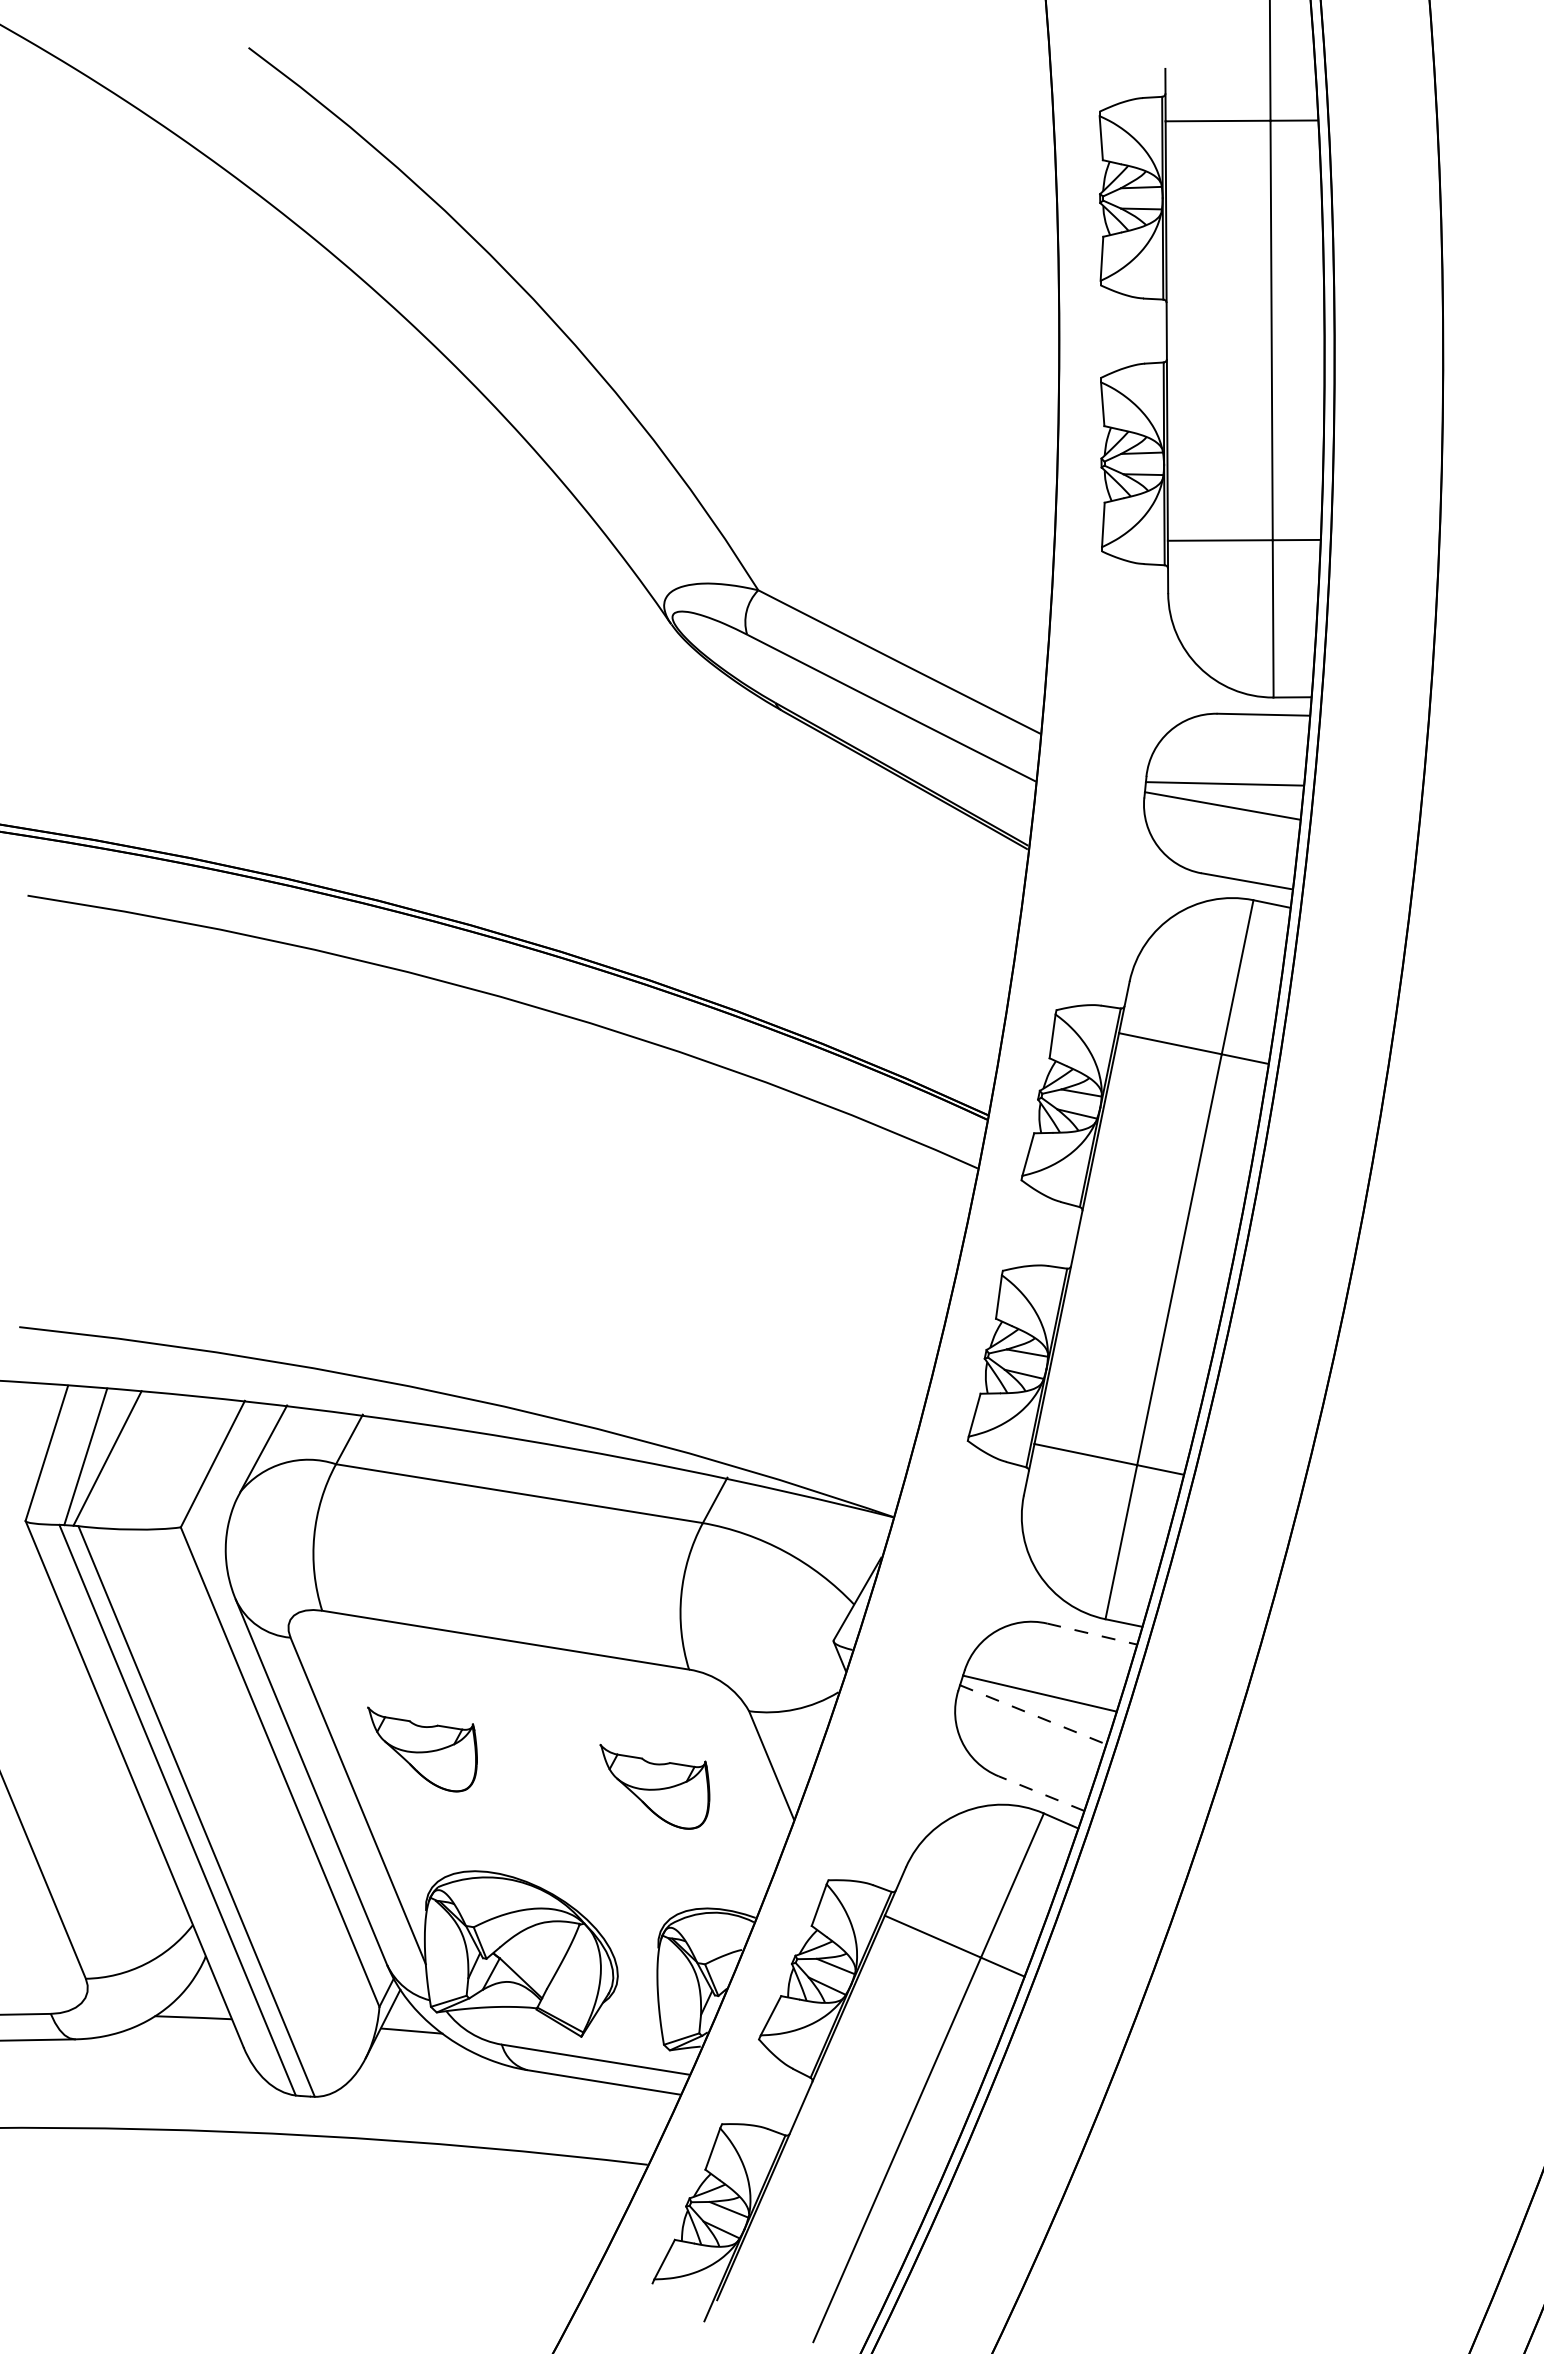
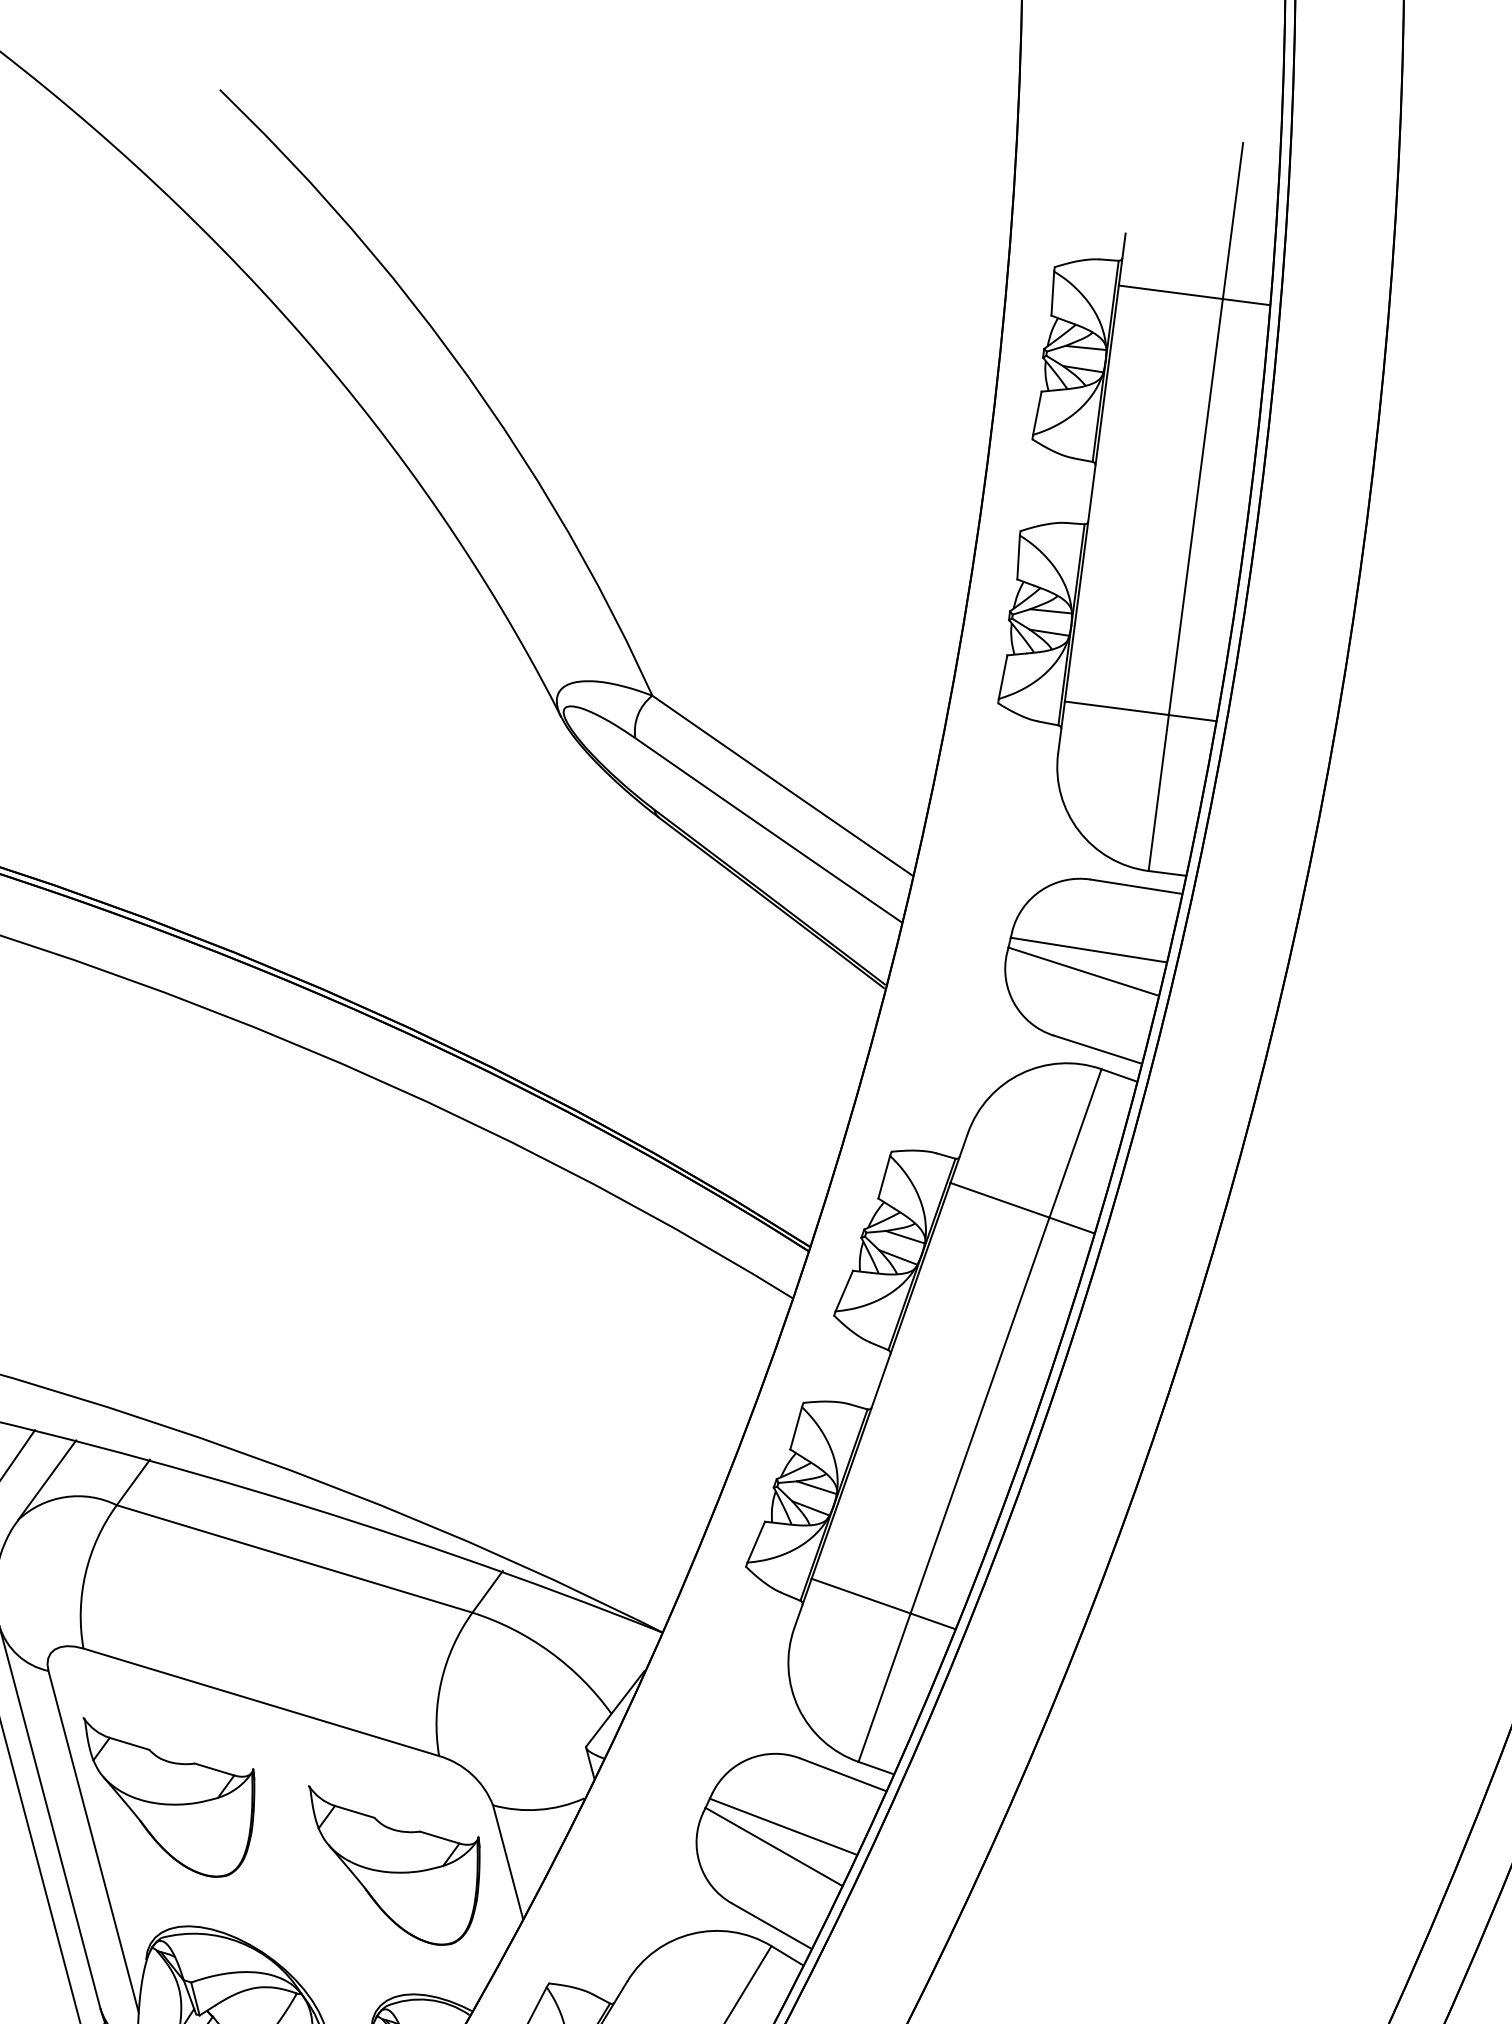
line: (1092, 1634) -> (843, 1775), dashed -> solid
line: (1033, 1714) -> (774, 1846), dashed -> solid
part: (422, 1749) -> (164, 1799), size x1.67
part: (654, 1786) -> (389, 1867), size x1.67
line: (1041, 1793) -> (771, 1926), dashed -> solid

